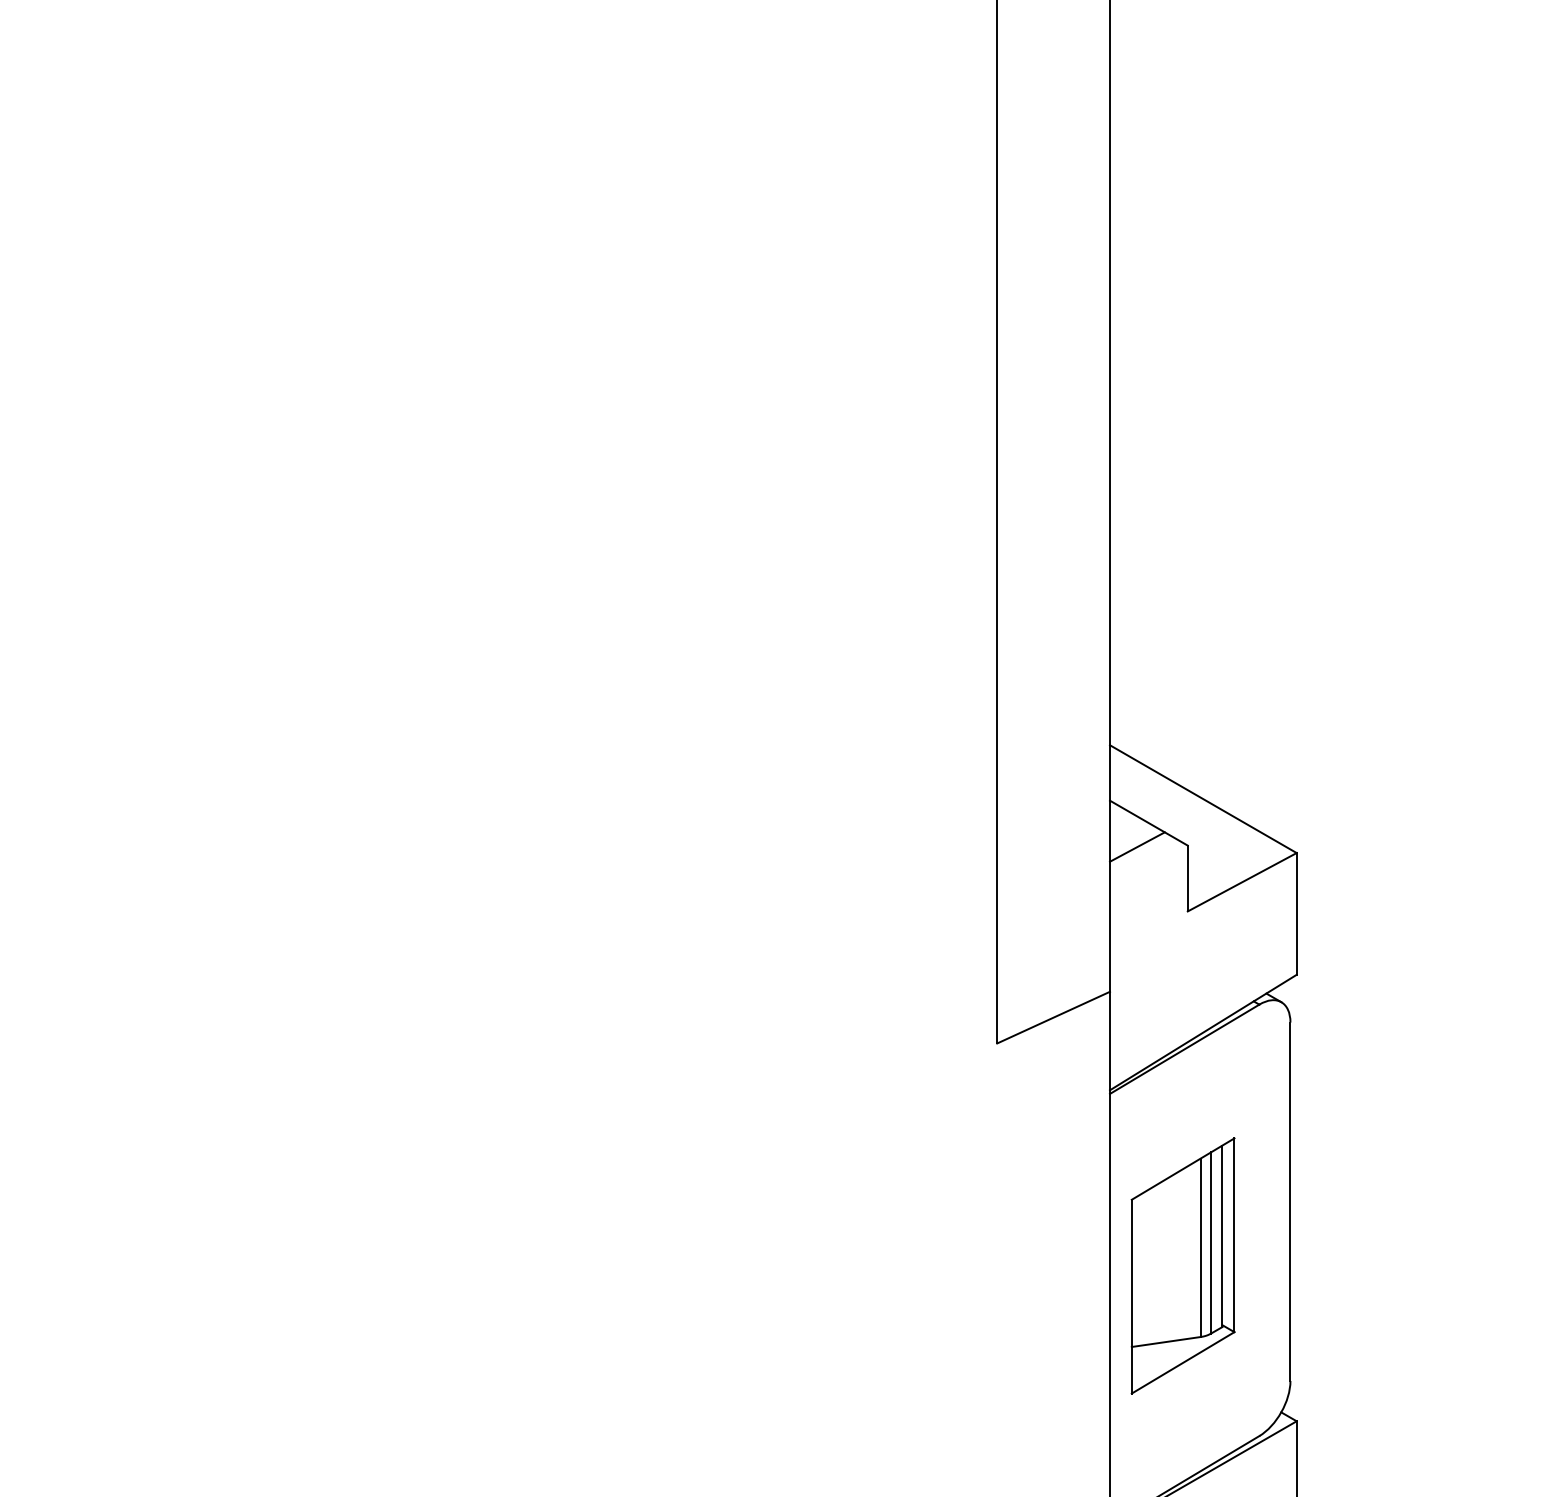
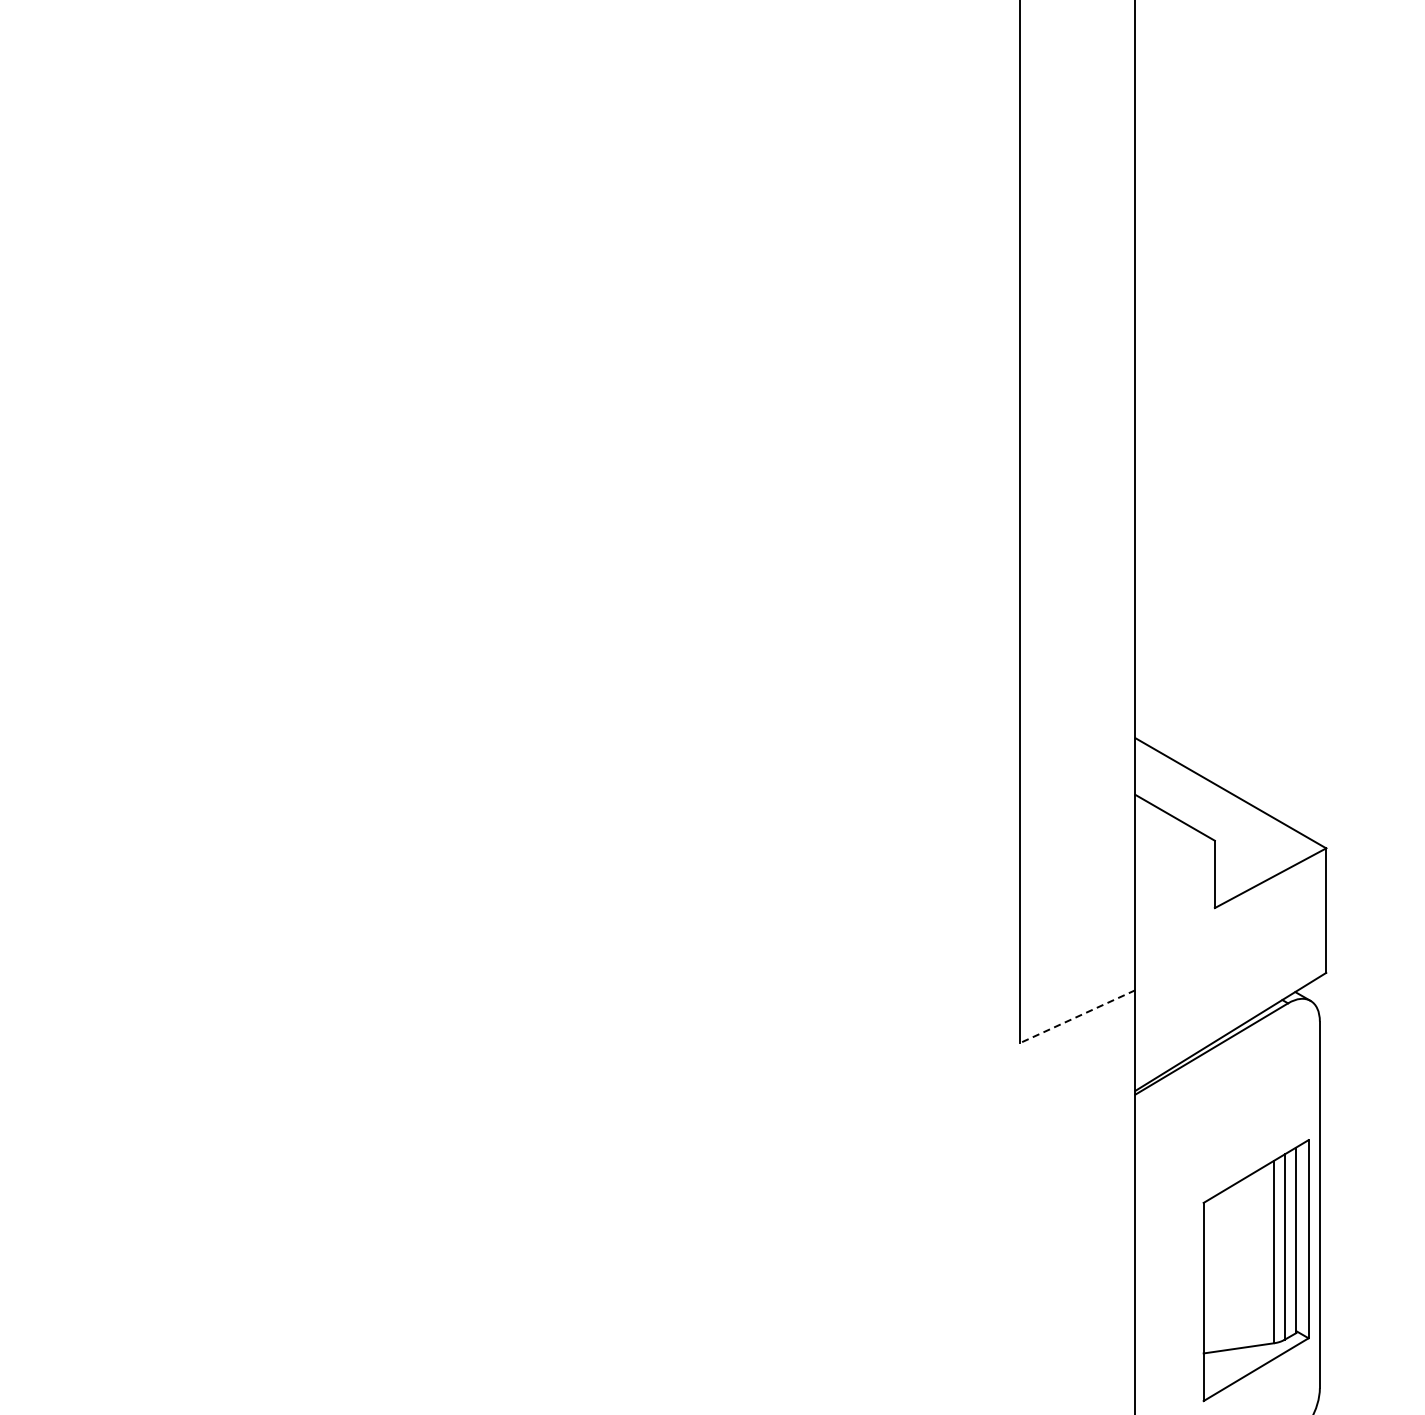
line: (1137, 846) -> (1163, 841), removed
line: (1053, 1017) -> (1077, 1016), solid -> dashed
part: (1182, 1265) -> (1255, 1270), moved

